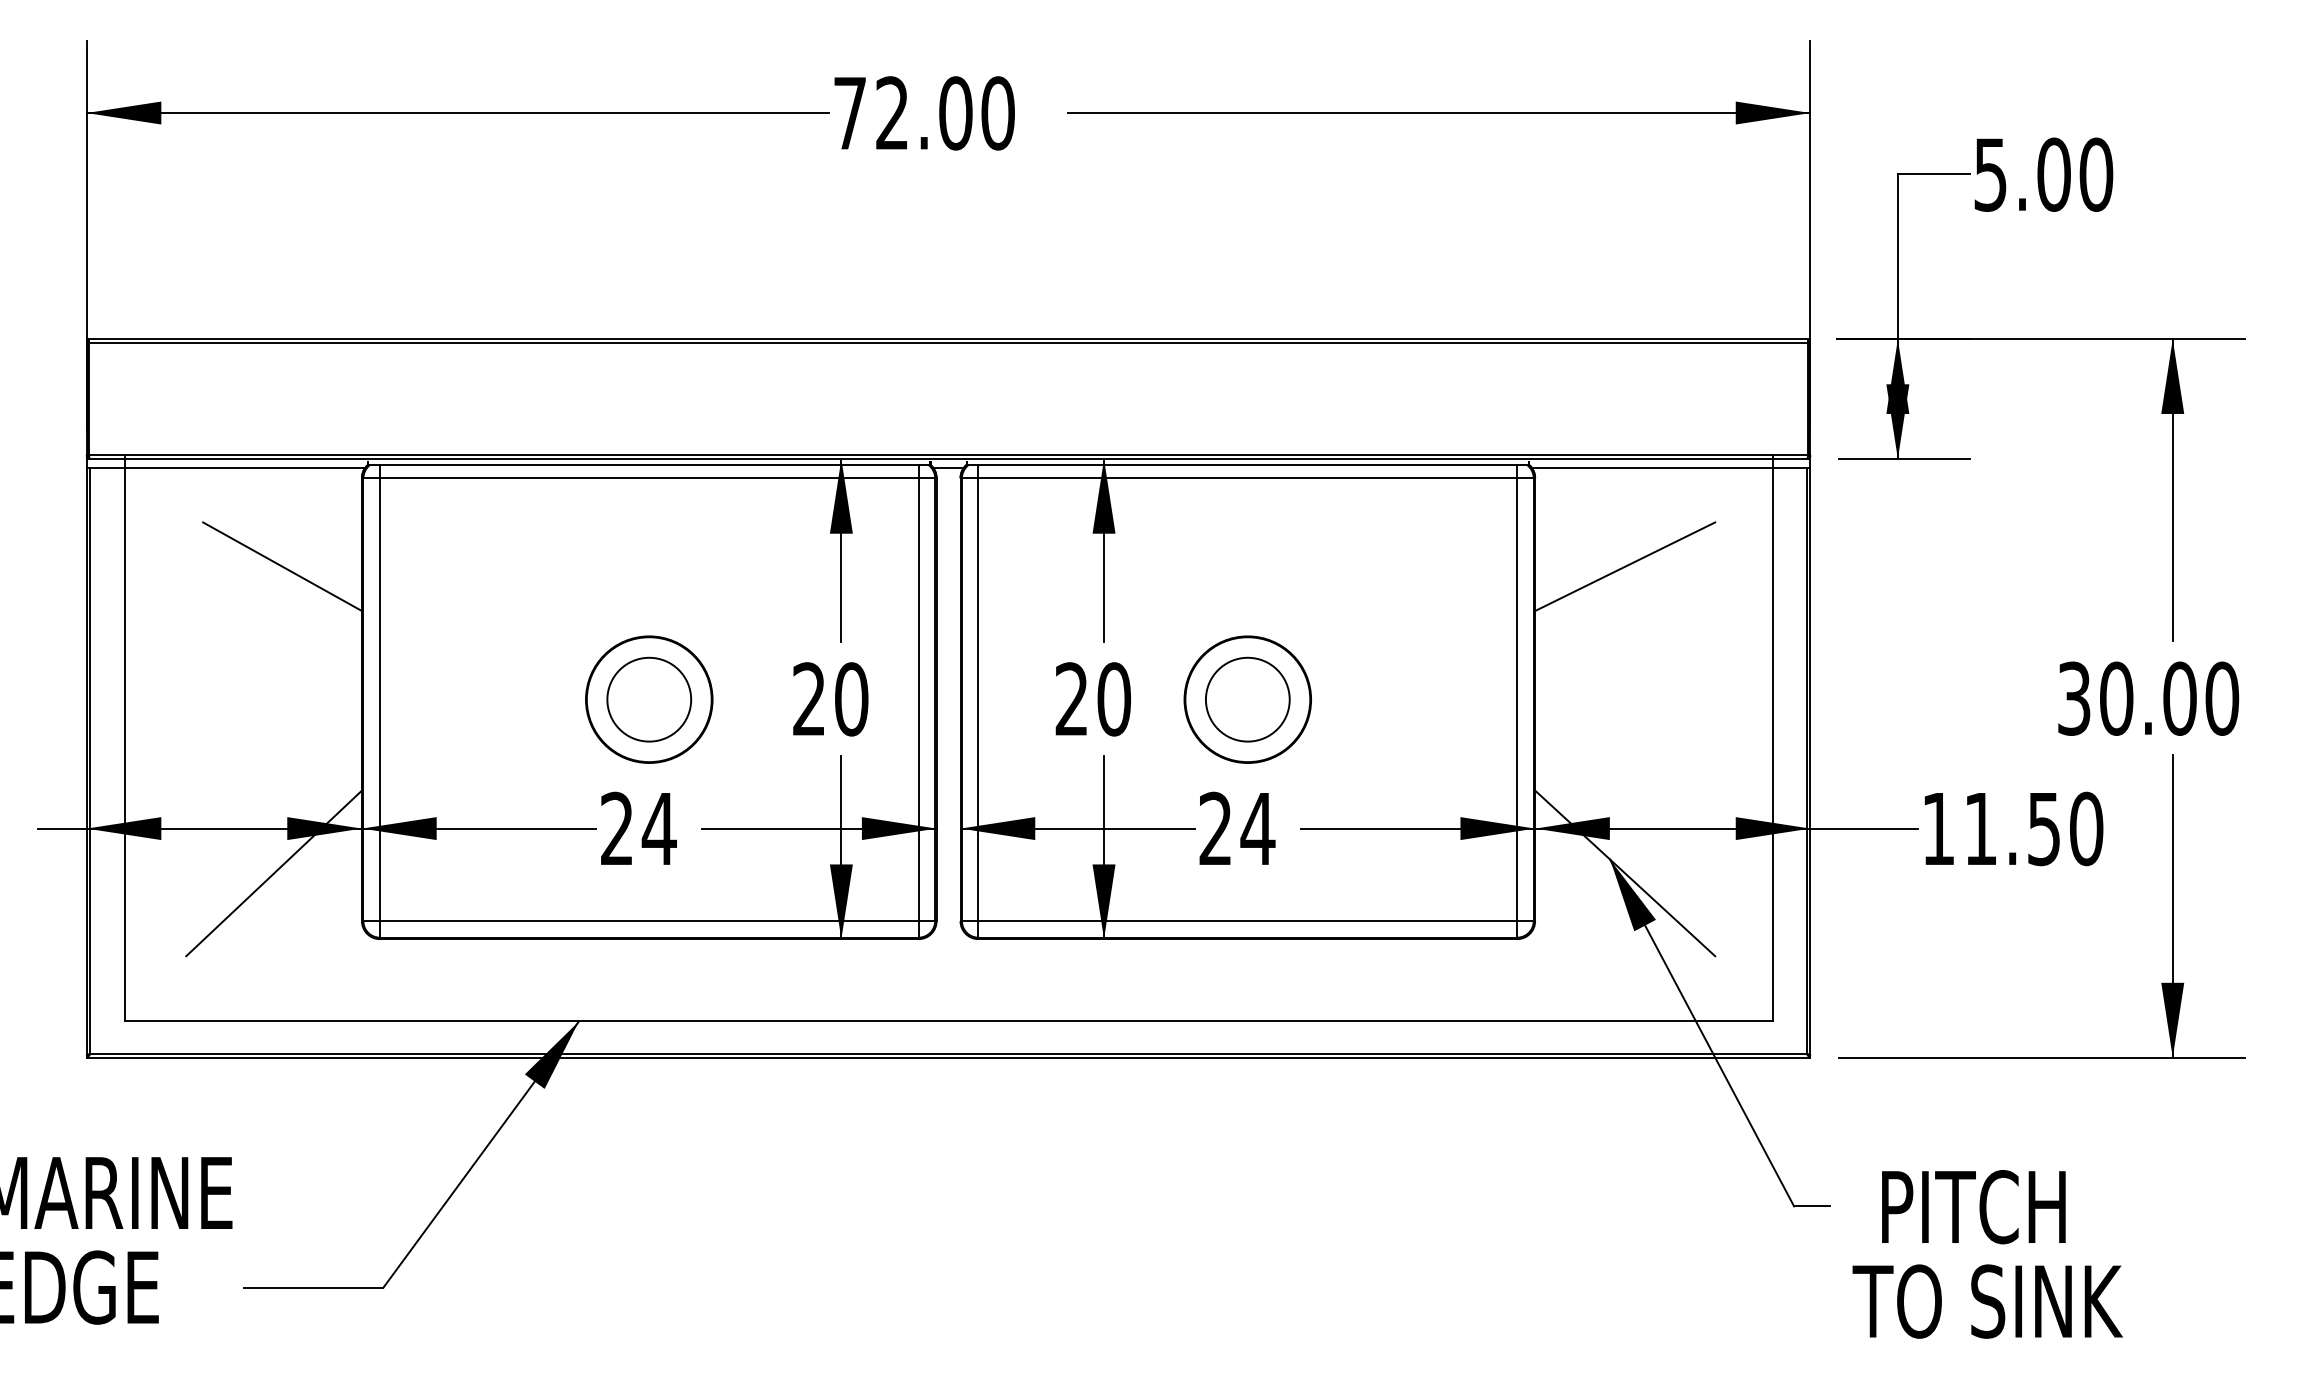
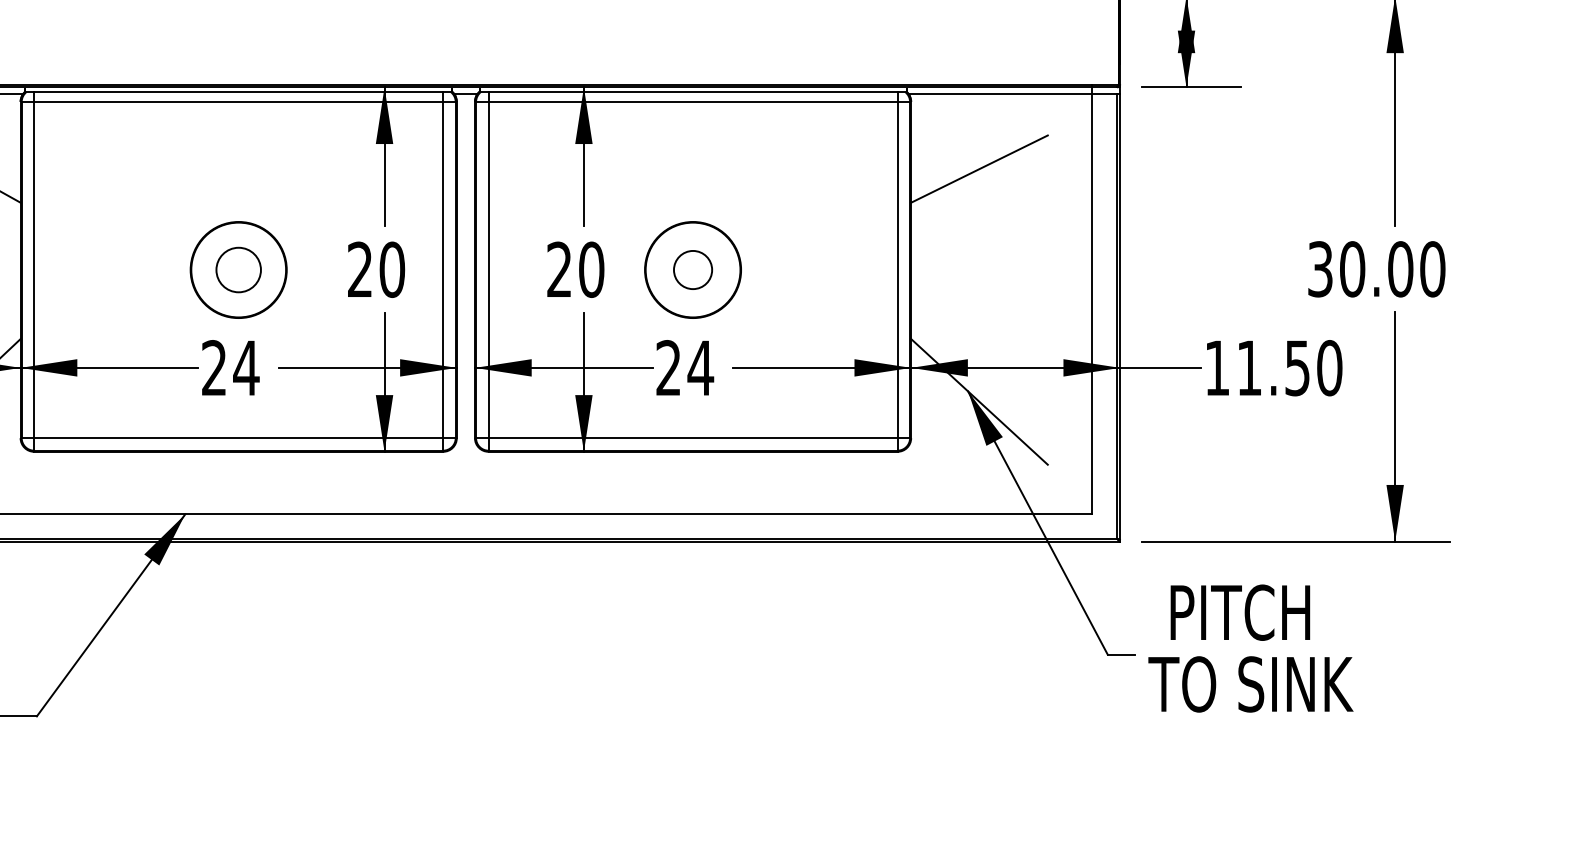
circle: (649, 699) -> (238, 269), size x0.7
circle: (1247, 699) -> (692, 269), size x0.6
text: (1987, 1254) -> (1250, 648), moved

